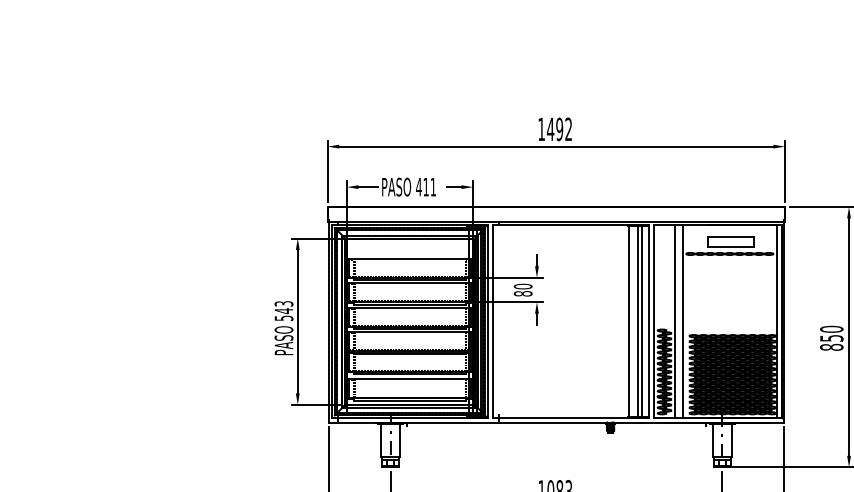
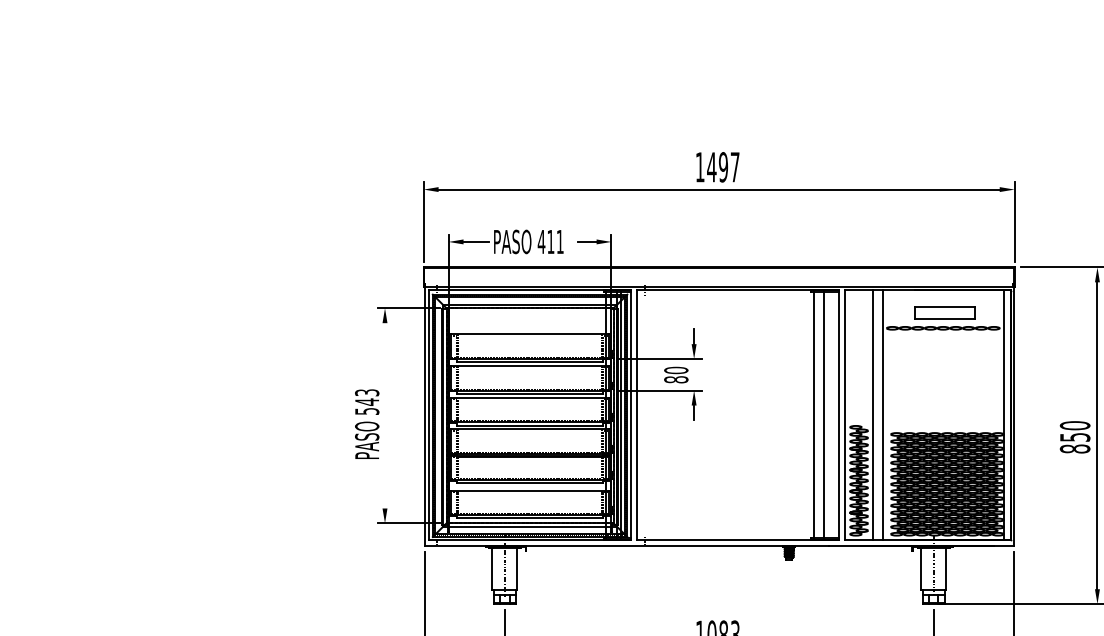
text: (568, 128) -> (734, 166), 1492 -> 1497
line: (297, 321) -> (384, 415), removed
line: (641, 321) -> (829, 415), removed

